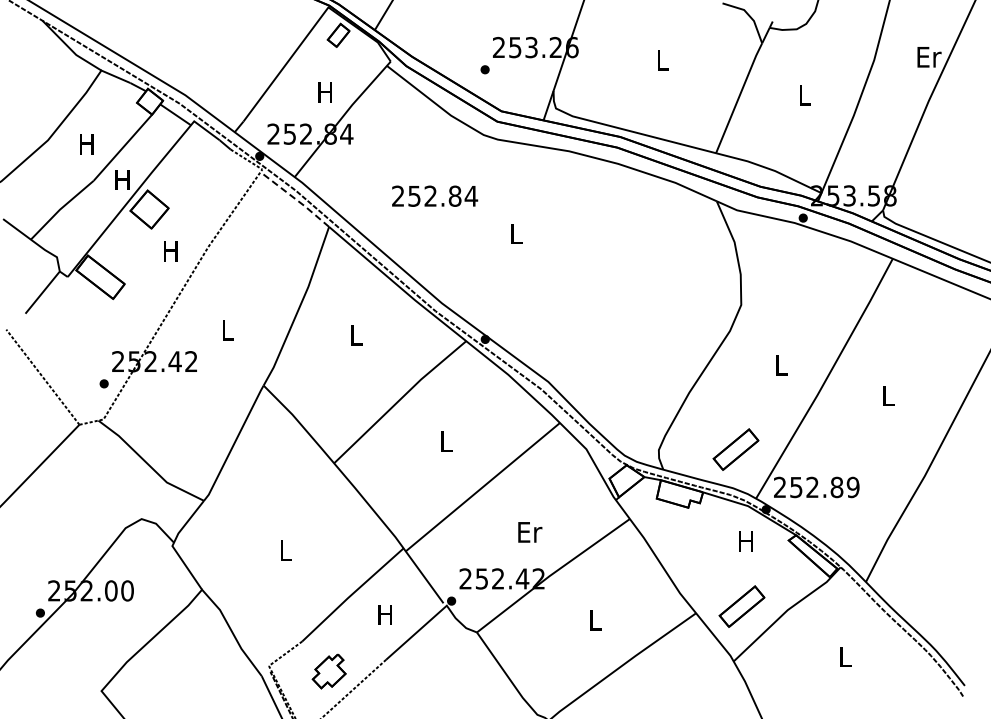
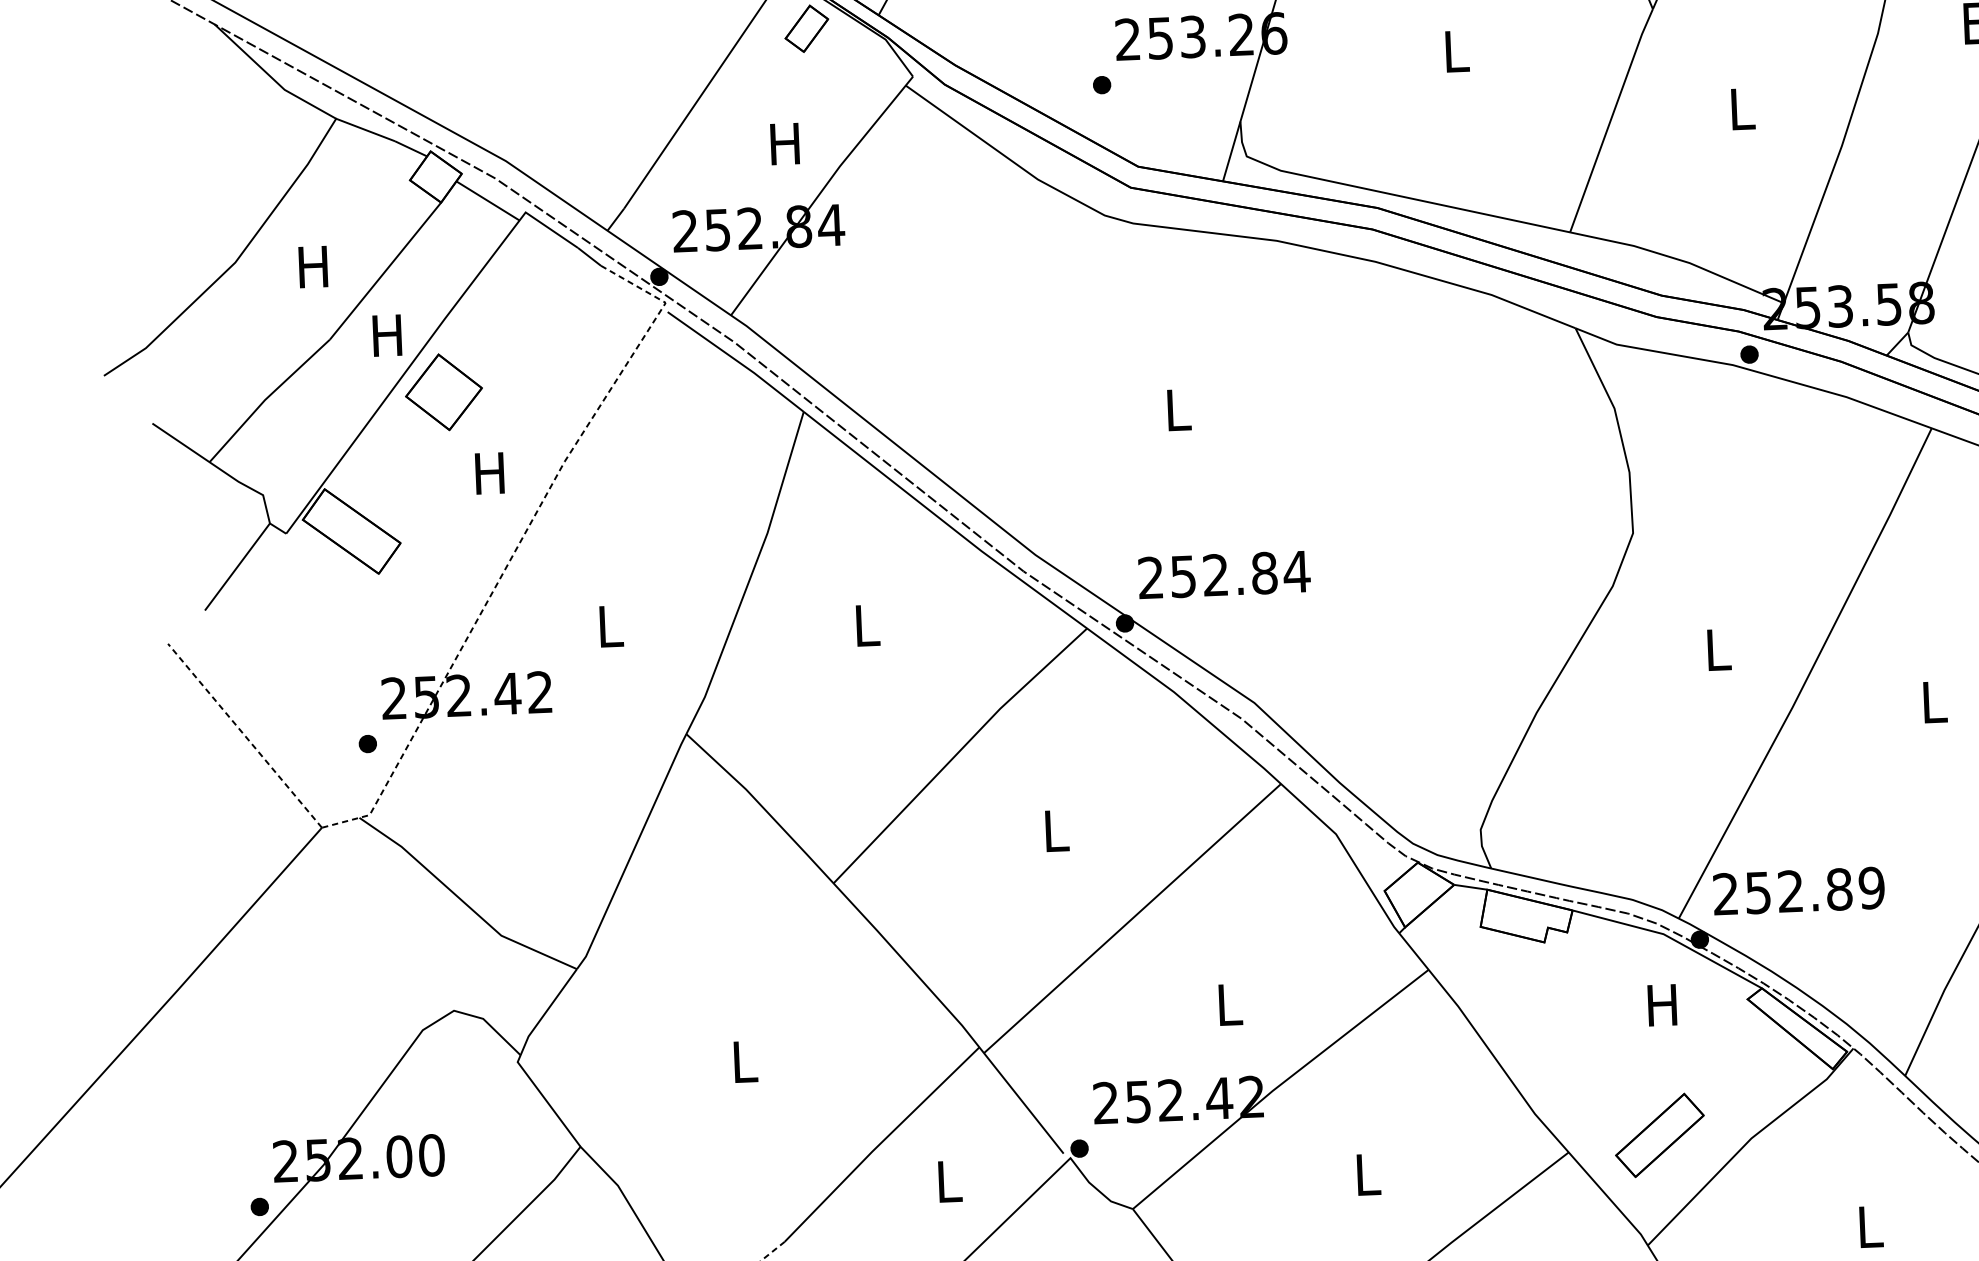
text: (435, 195) -> (1225, 573), moved
line: (297, 200) -> (738, 361), dashed -> solid
part: (735, 449) -> (1633, 822), removed
text: (530, 532) -> (1231, 1005), Er -> L
text: (384, 614) -> (946, 1180), H -> L

